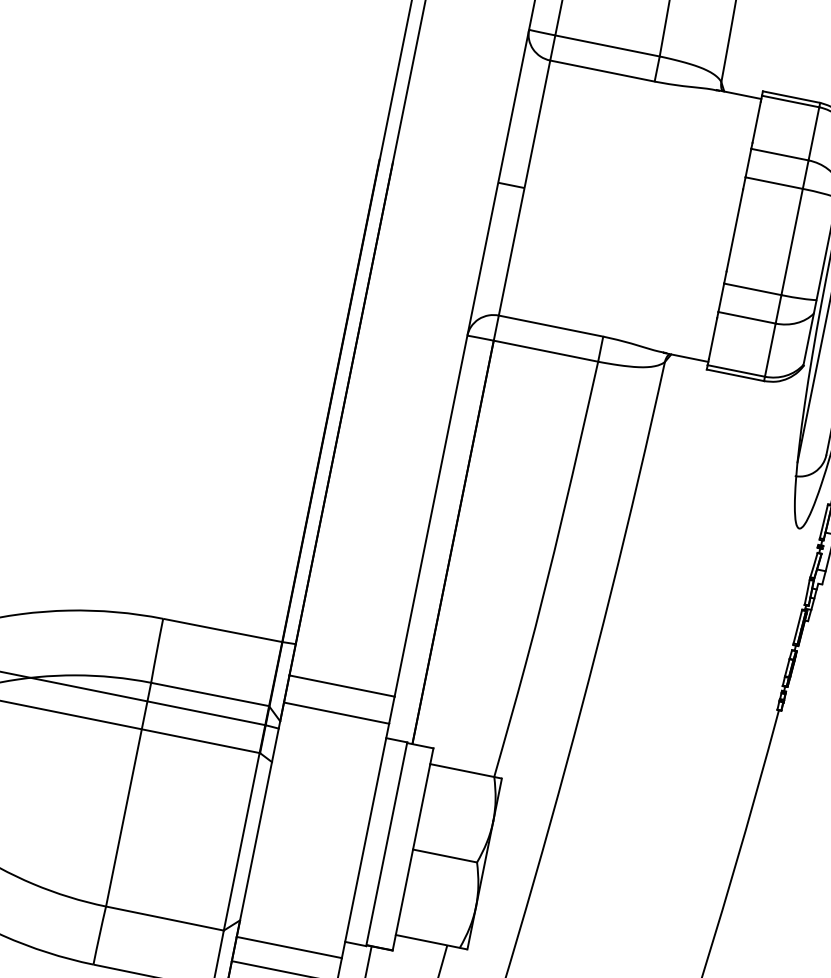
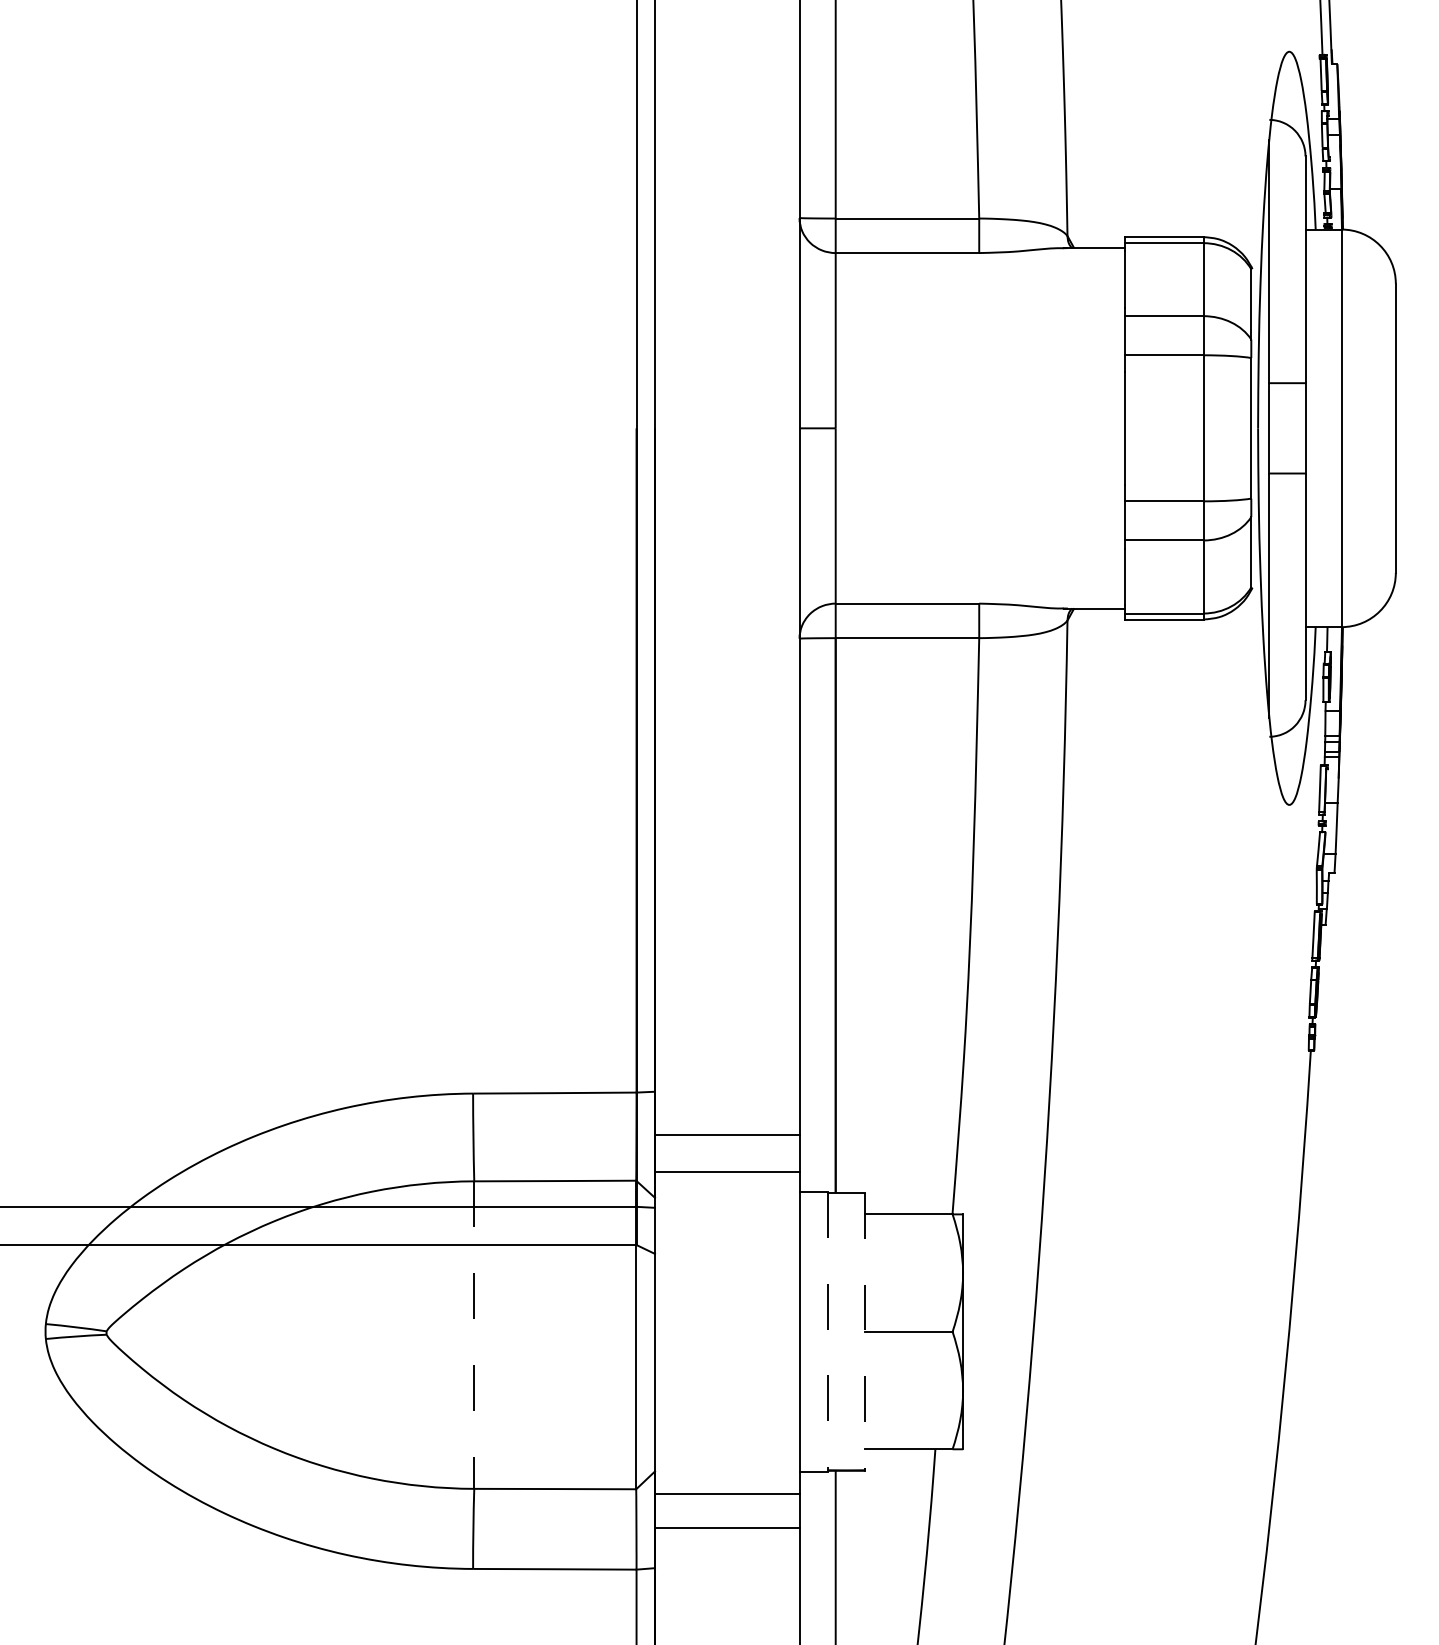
line: (128, 794) -> (474, 1335), solid -> dashed
line: (386, 844) -> (828, 1332), solid -> dashed
line: (413, 849) -> (864, 1331), solid -> dashed

